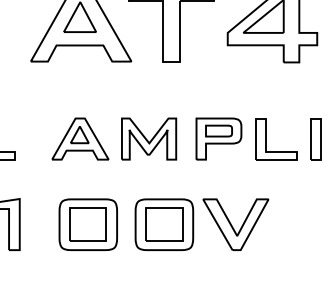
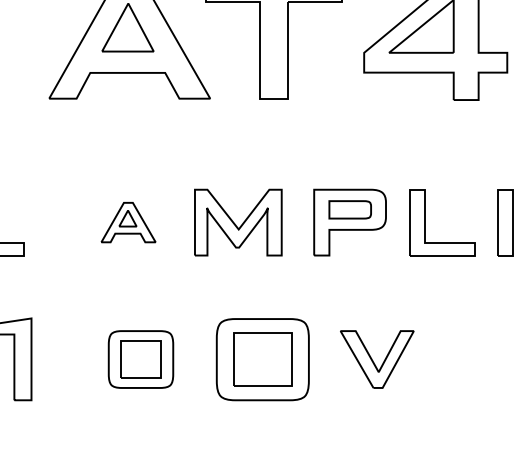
part: (80, 138) -> (128, 221), size x0.6
part: (87, 224) -> (139, 359), size x0.7
part: (235, 224) -> (376, 359), size x0.7

